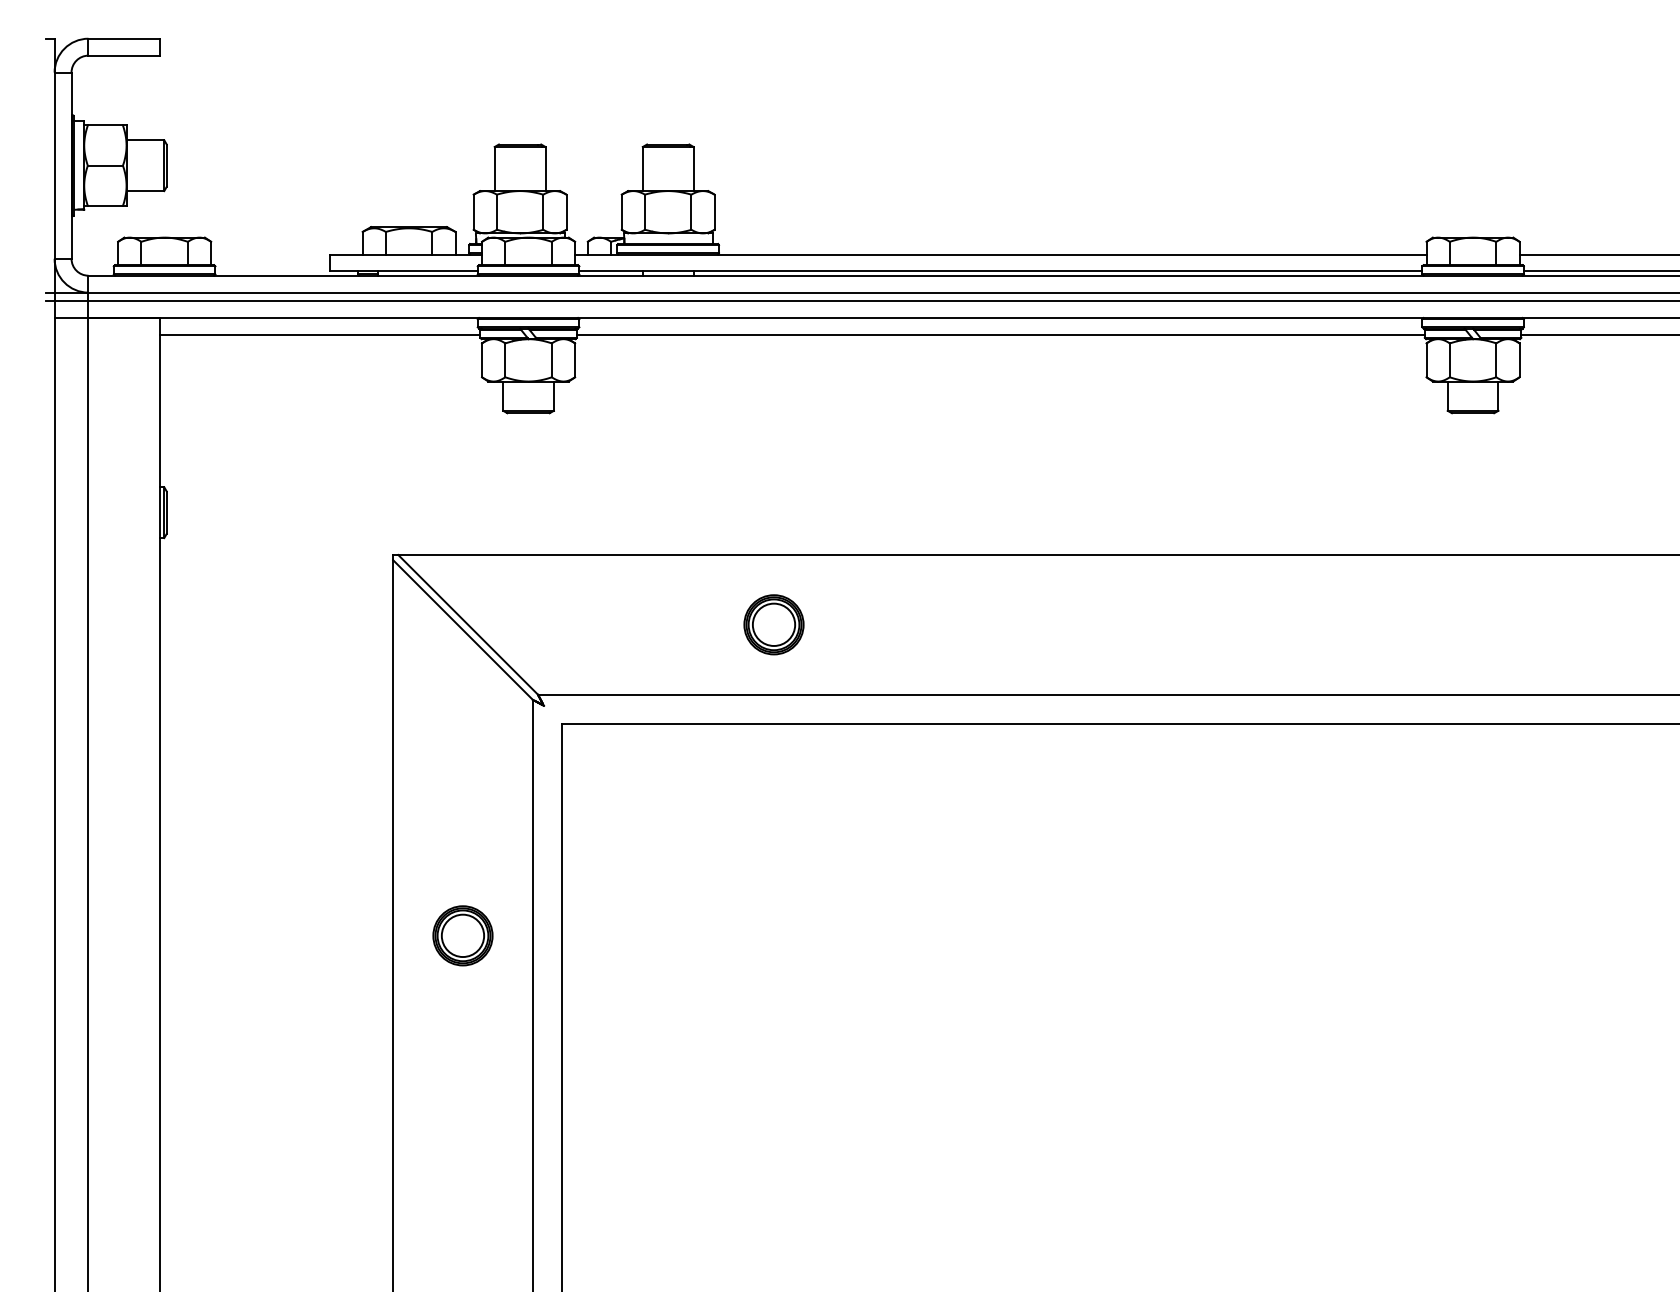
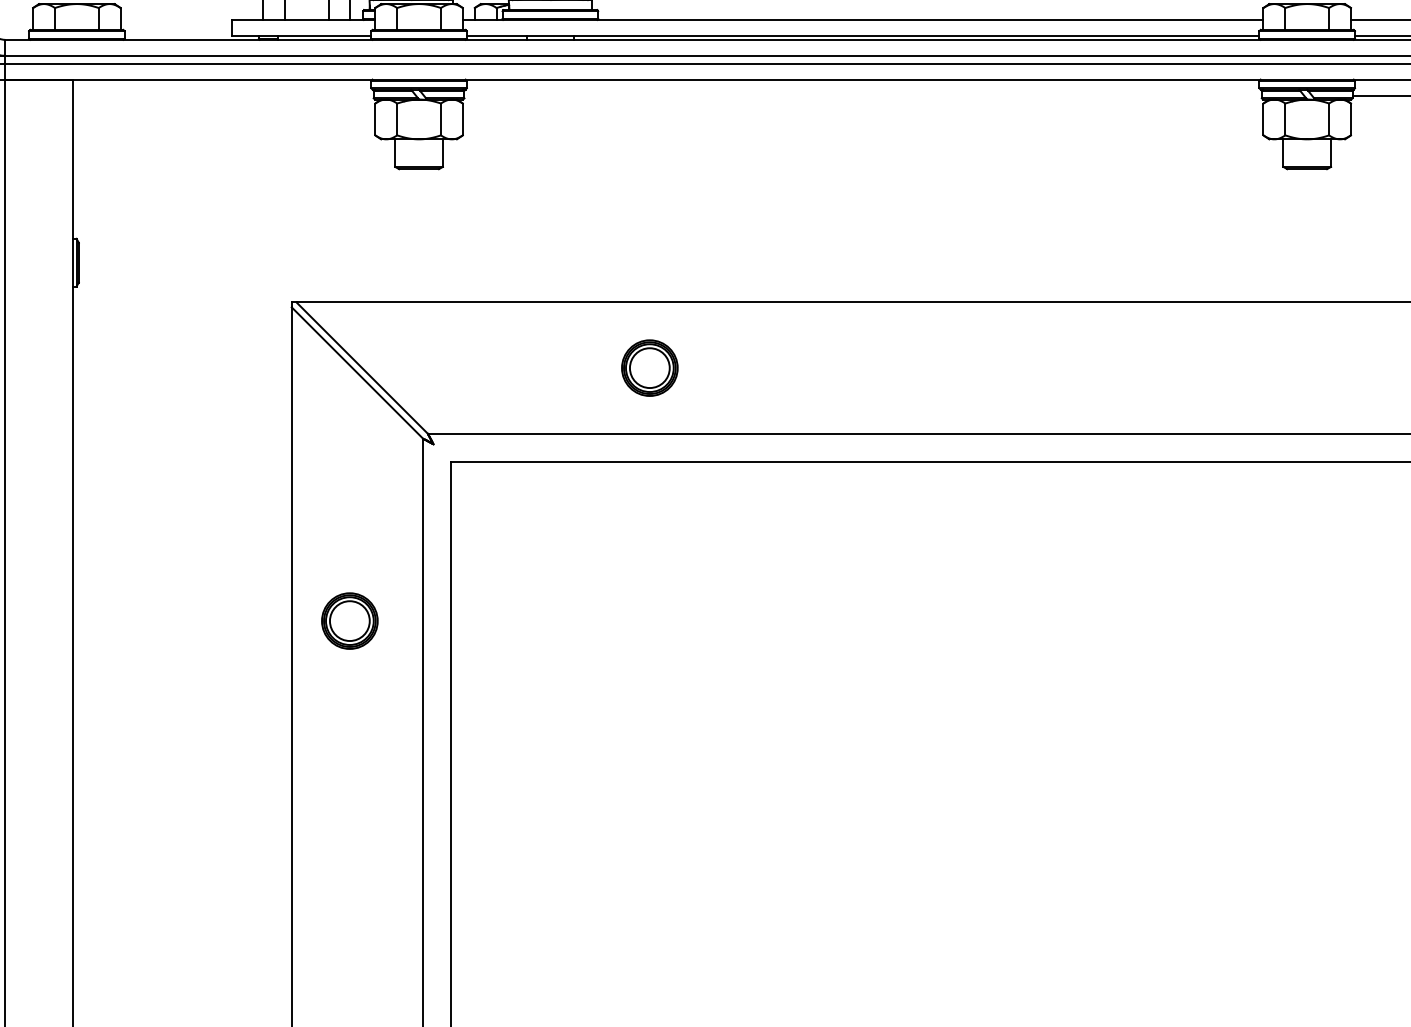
line: (320, 334) -> (223, 95), removed
line: (1000, 334) -> (862, 95), removed
part: (462, 935) -> (349, 620), moved

